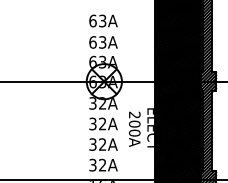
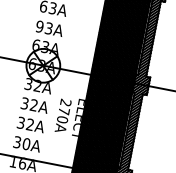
text: (92, 42) -> (39, 26), 63A -> 93A
text: (134, 123) -> (64, 110), 200A -> 270A
text: (102, 164) -> (26, 143), 32A -> 30A

